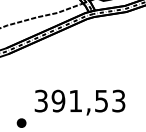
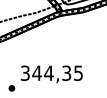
text: (88, 99) -> (57, 72), 391,53 -> 344,35

